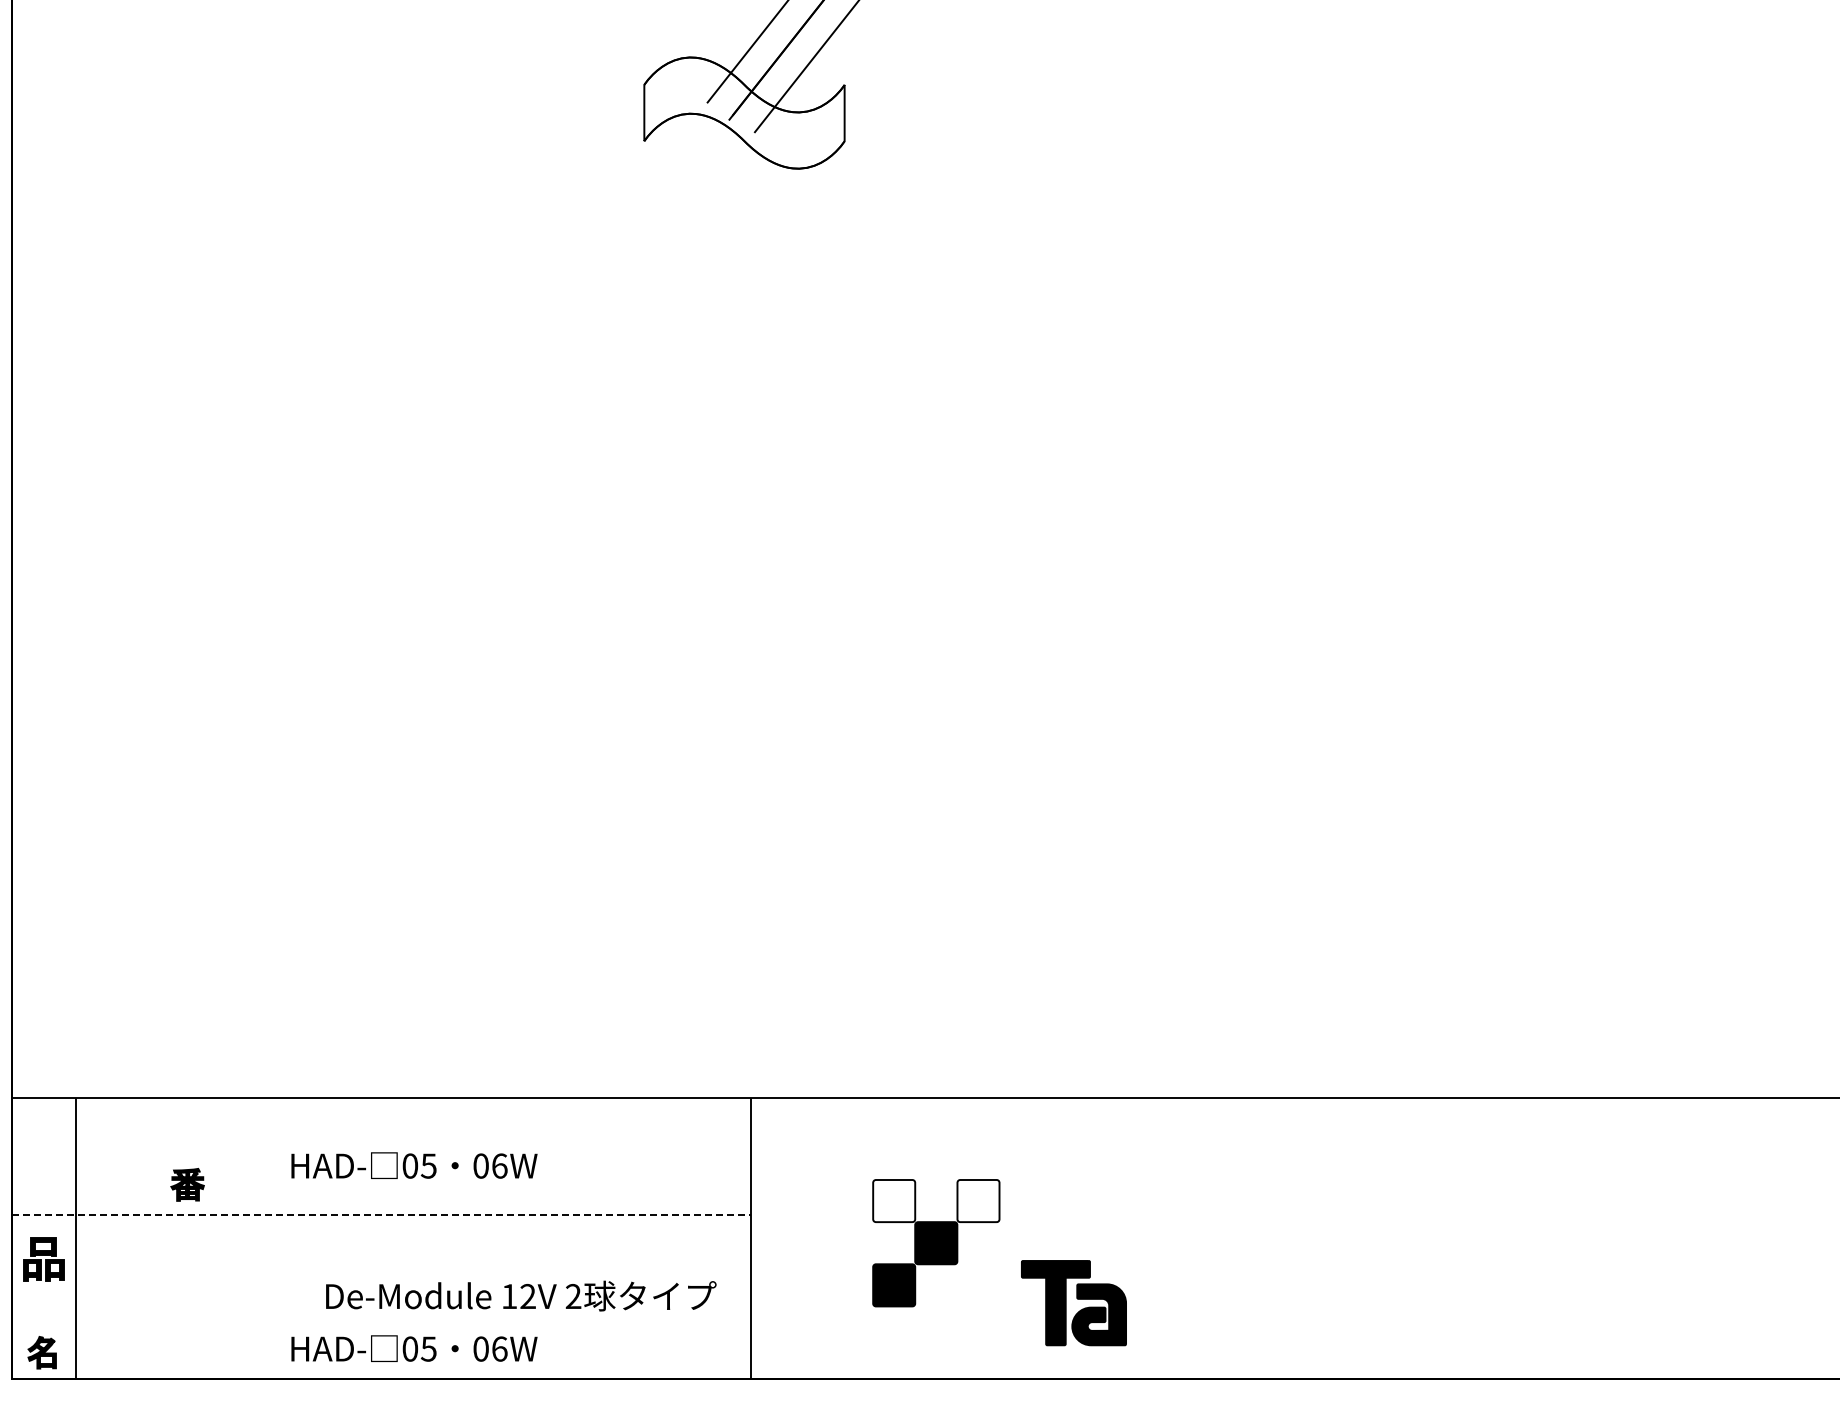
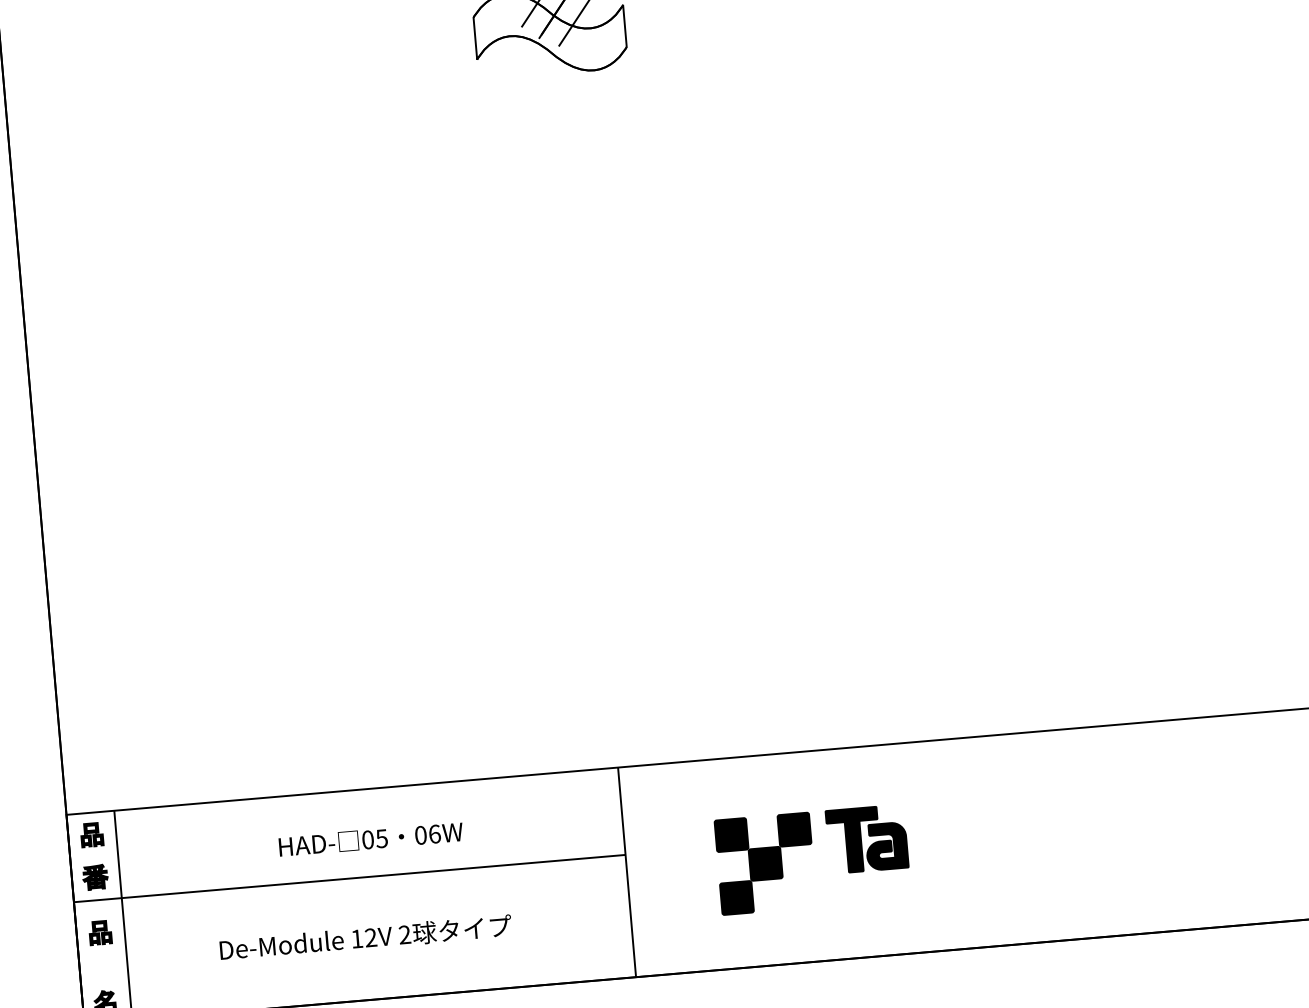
part: (43, 1127) -> (91, 834), added
part: (187, 1184) -> (95, 877), moved
fill: (894, 1200) -> (731, 834), added
fill: (978, 1200) -> (794, 829), added
line: (382, 1215) -> (350, 878), dashed -> solid
part: (43, 1259) -> (100, 933), size x0.71
part: (521, 1288) -> (365, 932), moved
part: (1073, 1303) -> (866, 839), moved
part: (414, 1348) -> (382, 975), removed

